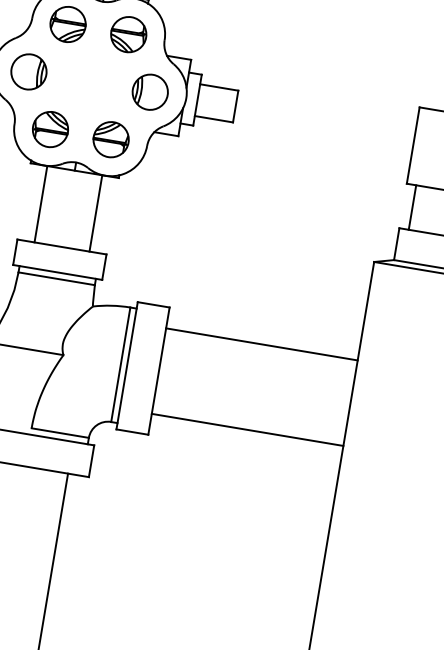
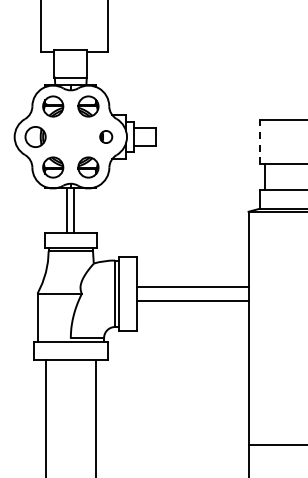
part: (151, 91) -> (106, 136), size x0.6
line: (413, 144) -> (259, 141), solid -> dashed
line: (40, 203) -> (66, 210), moved
line: (95, 213) -> (73, 210), moved
line: (261, 343) -> (192, 286), moved
line: (246, 429) -> (192, 300), moved

